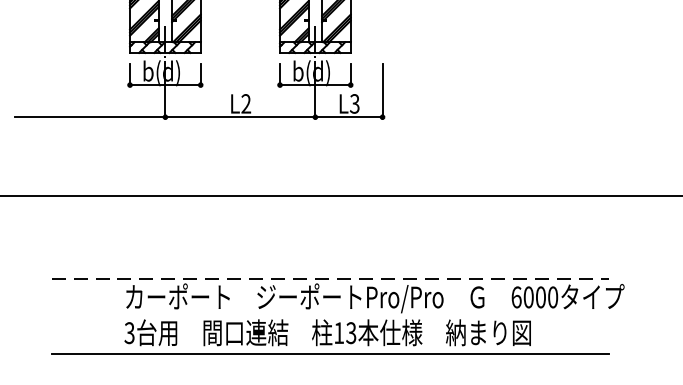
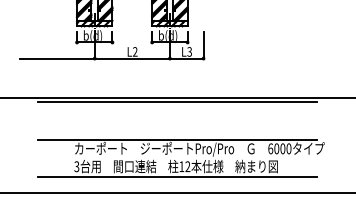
line: (328, 204) -> (176, 102), added
line: (330, 278) -> (177, 139), dashed -> solid
text: (350, 334) -> (187, 167), 13 -> 12

